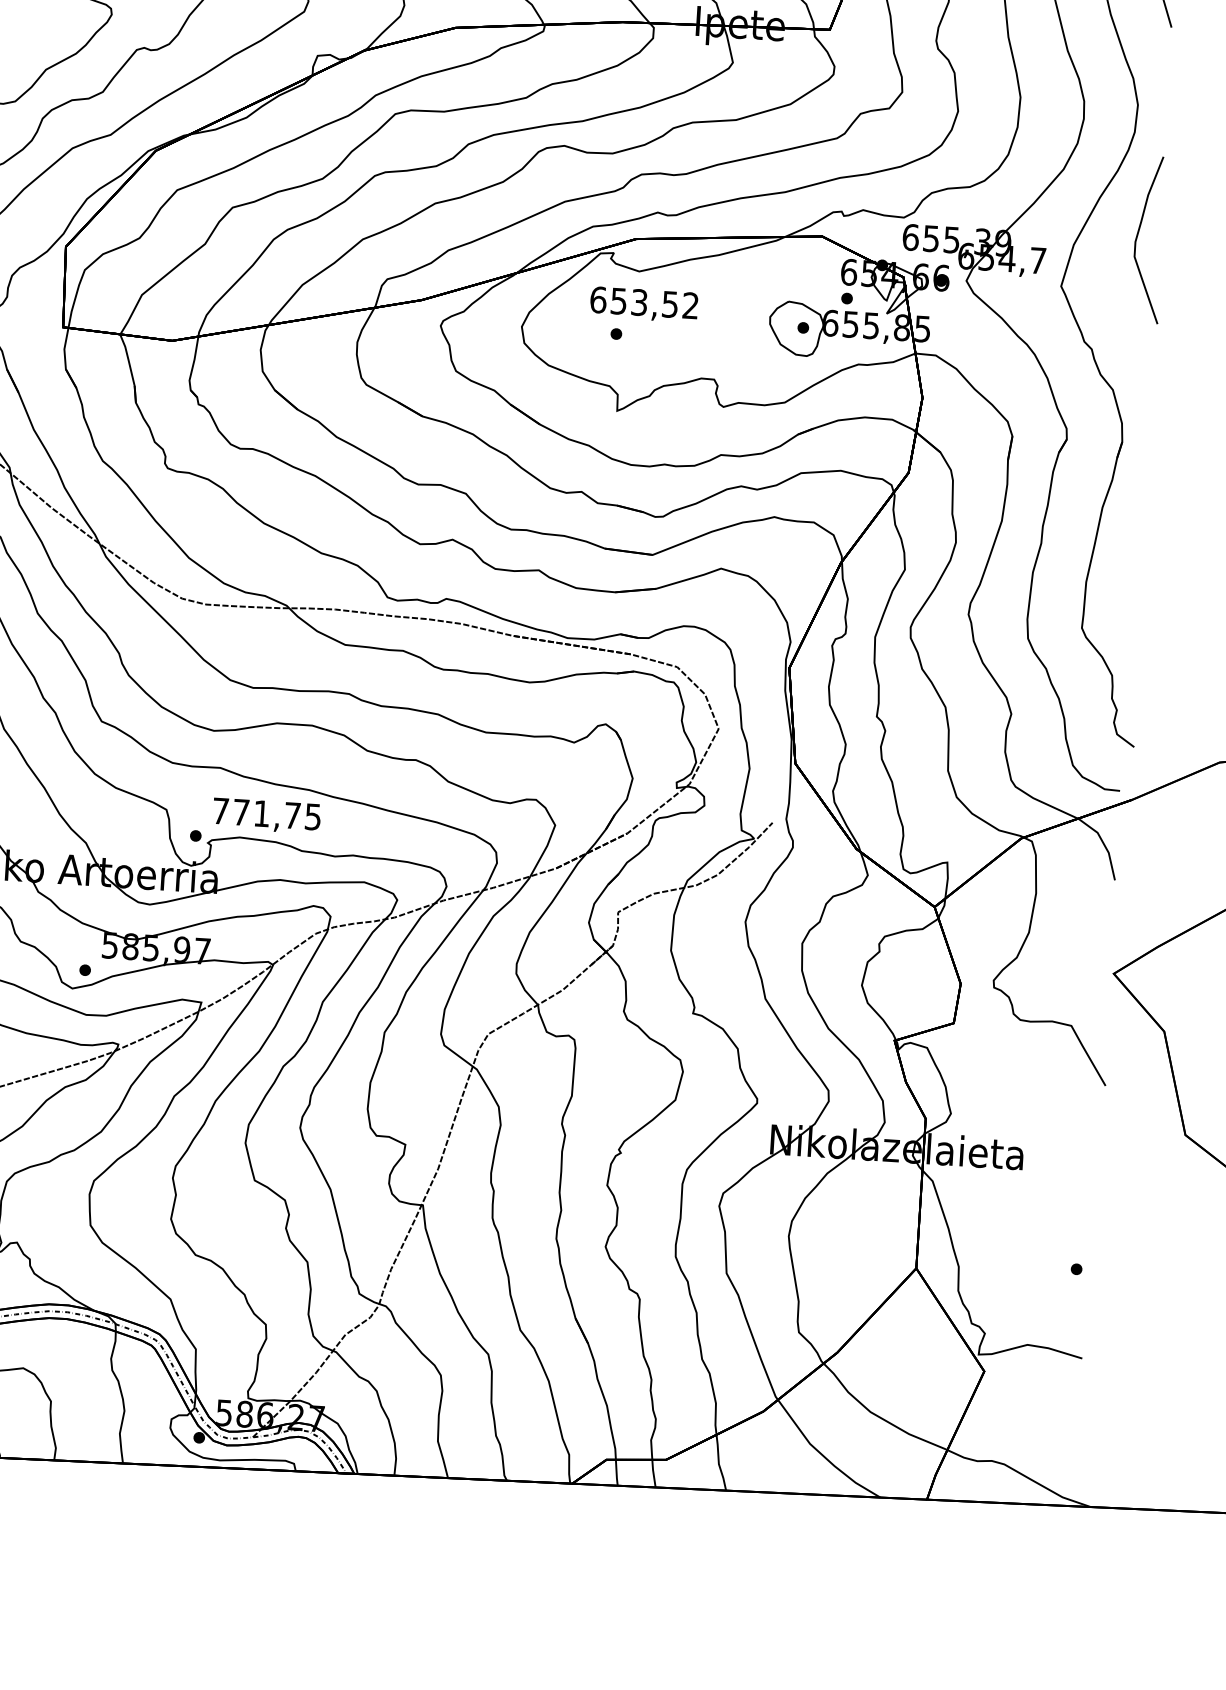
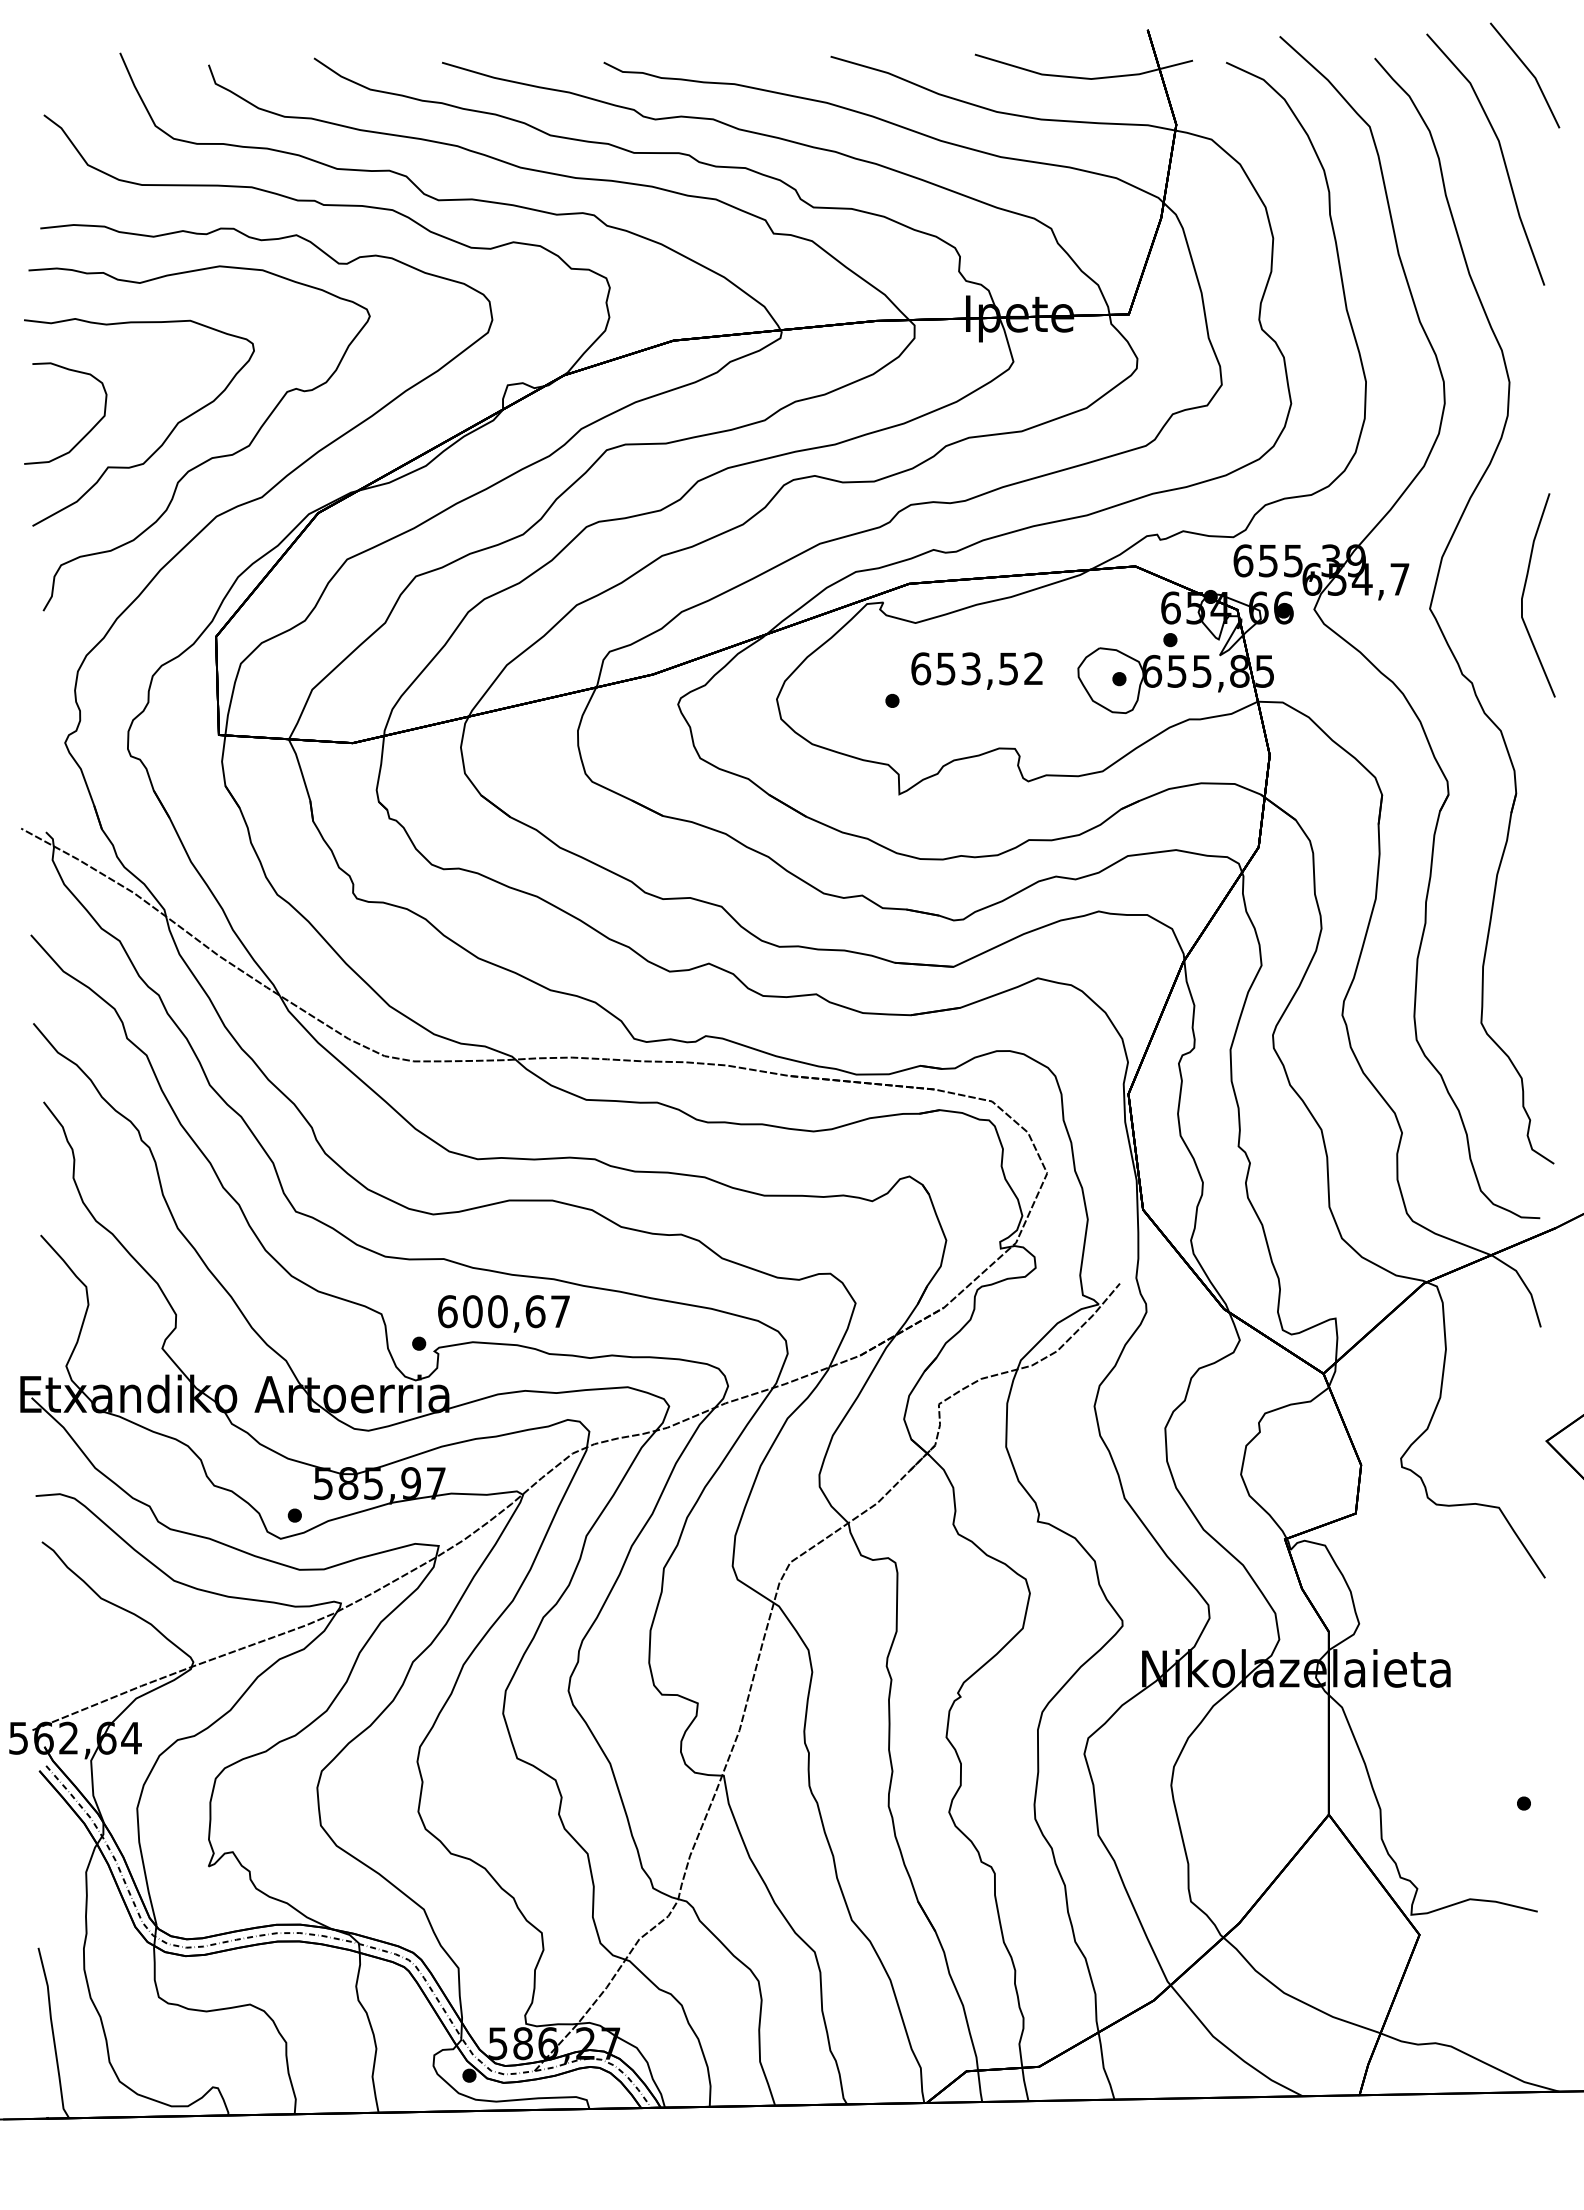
curve: (1137, 237) -> (1524, 593), moved
text: (643, 304) -> (976, 670), moved
text: (266, 813) -> (503, 1311), 771,75 -> 600,67

